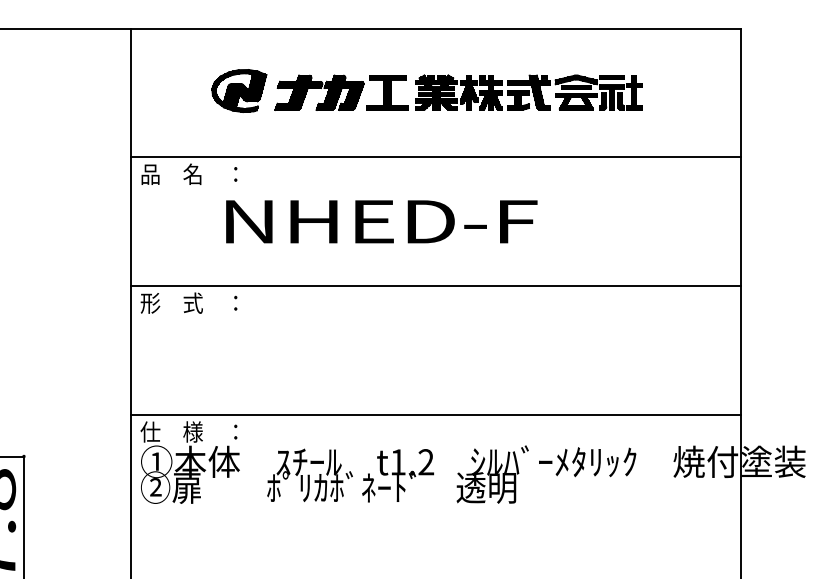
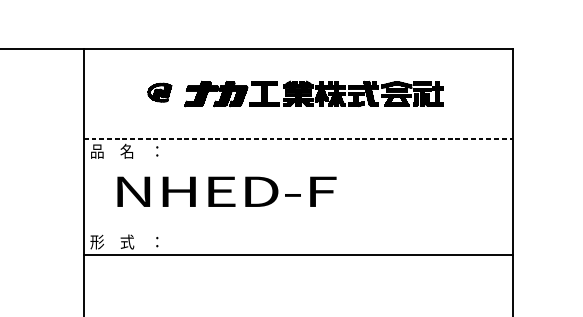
part: (239, 90) -> (159, 92), size x0.6
line: (436, 157) -> (298, 139), solid -> dashed
text: (381, 221) -> (226, 191), moved
line: (436, 286) -> (298, 255), moved

